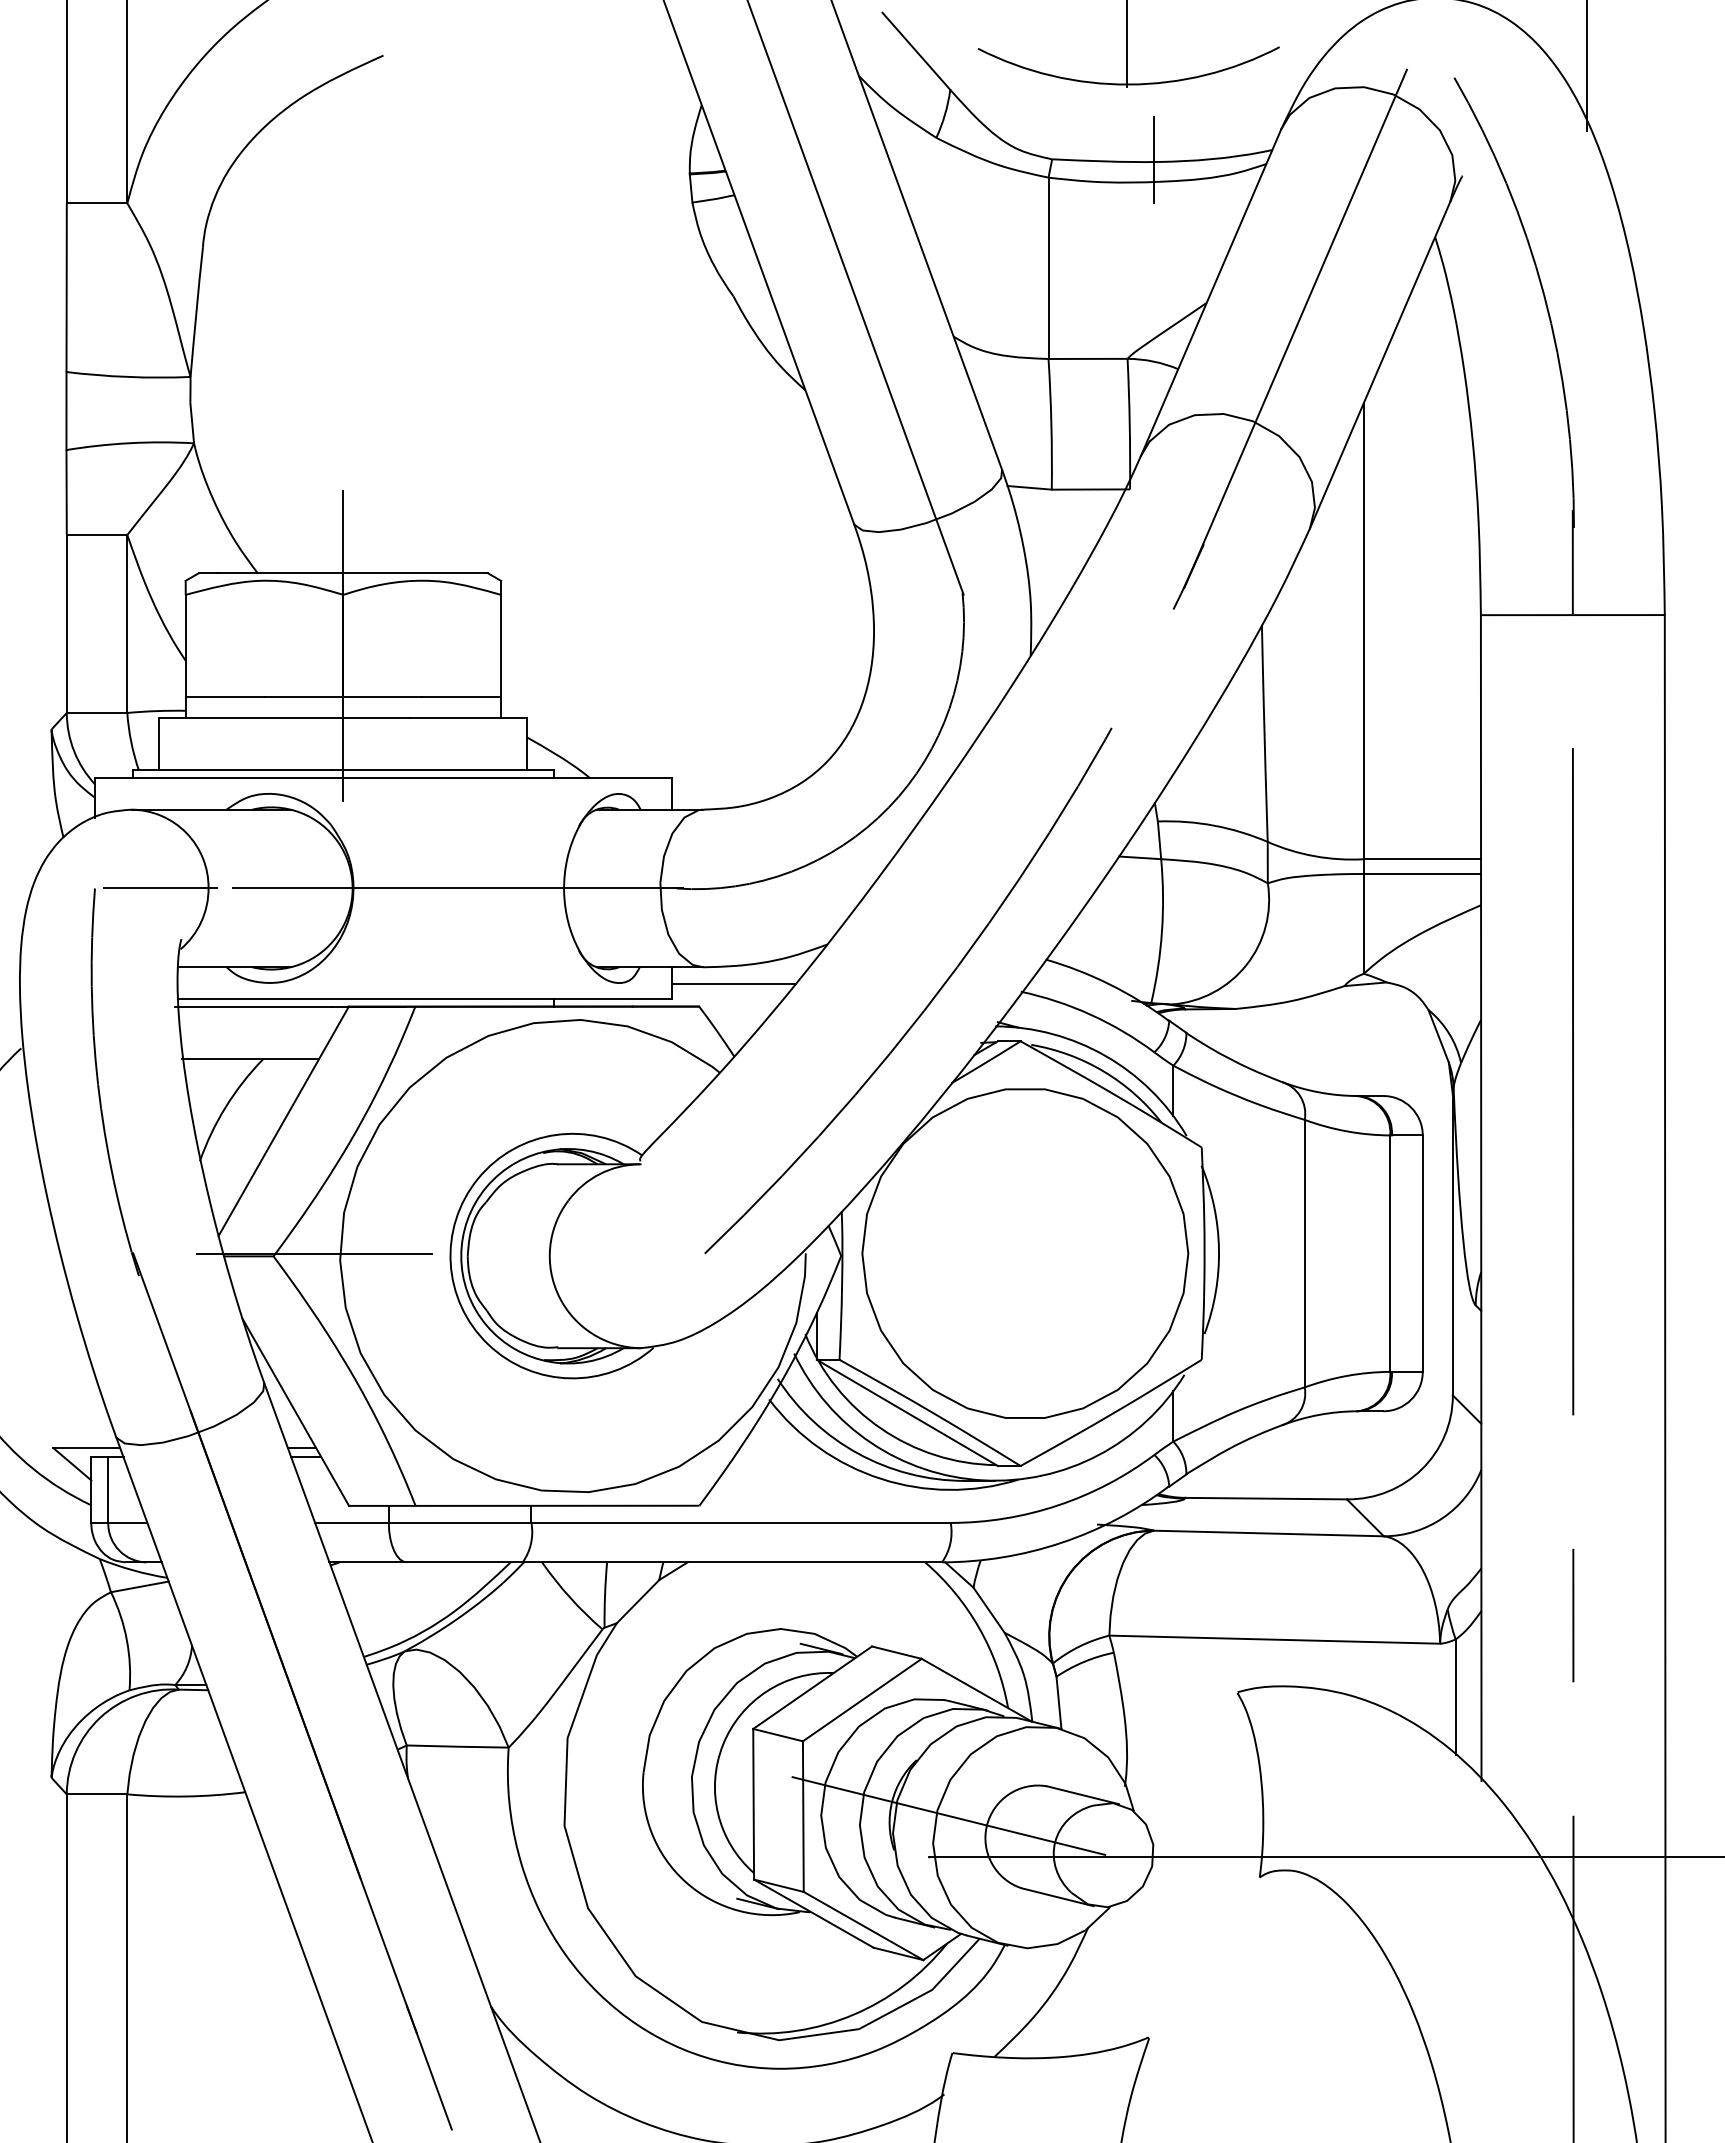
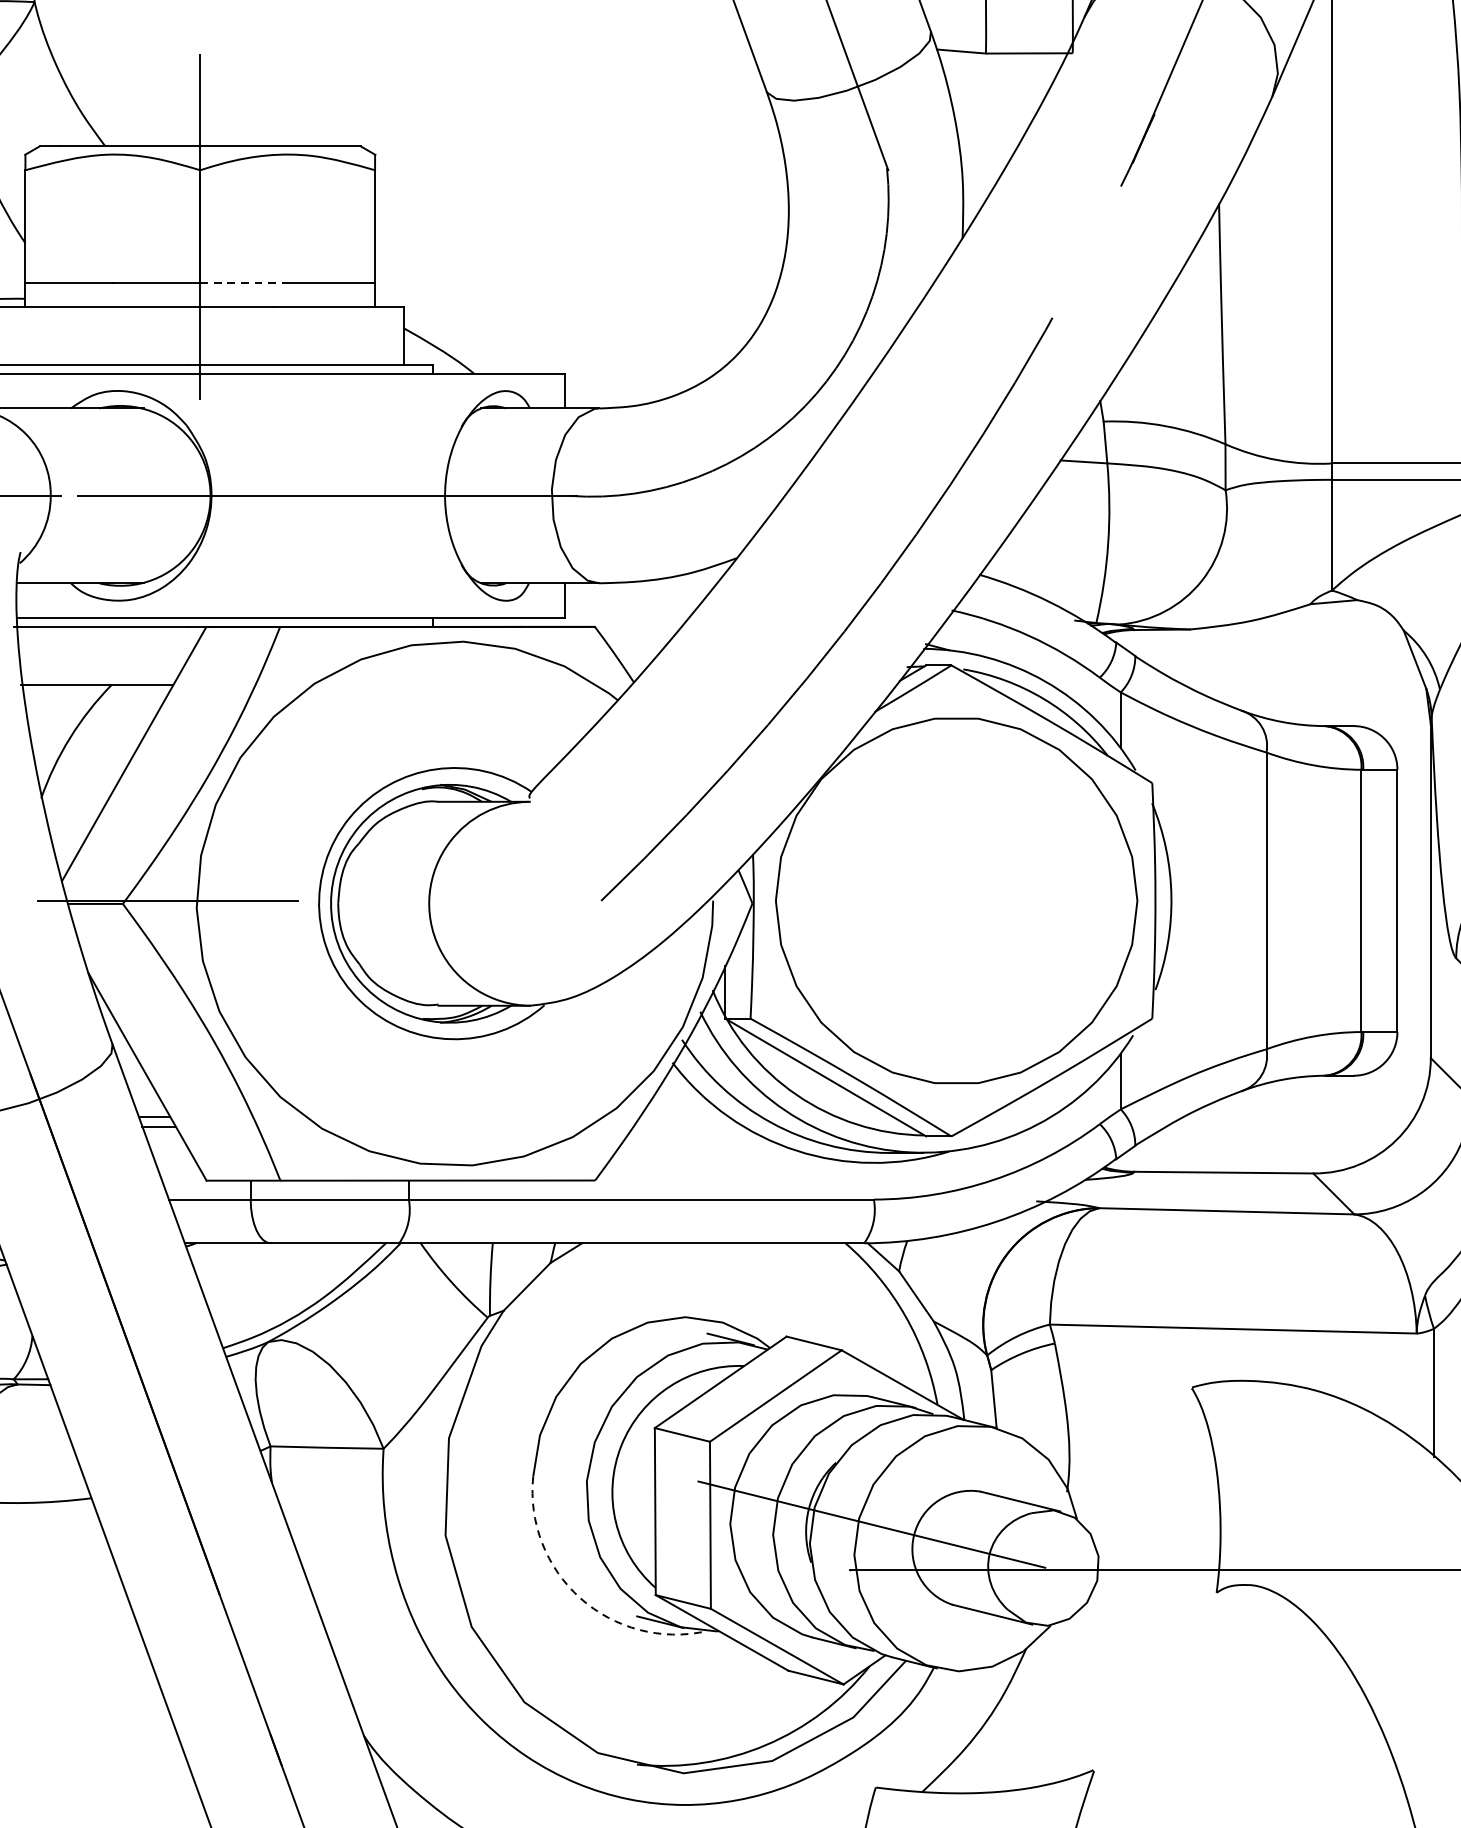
line: (383, 696) -> (244, 282), solid -> dashed
line: (733, 984) -> (632, 602), removed
arc: (686, 1882) -> (580, 1598), solid -> dashed

